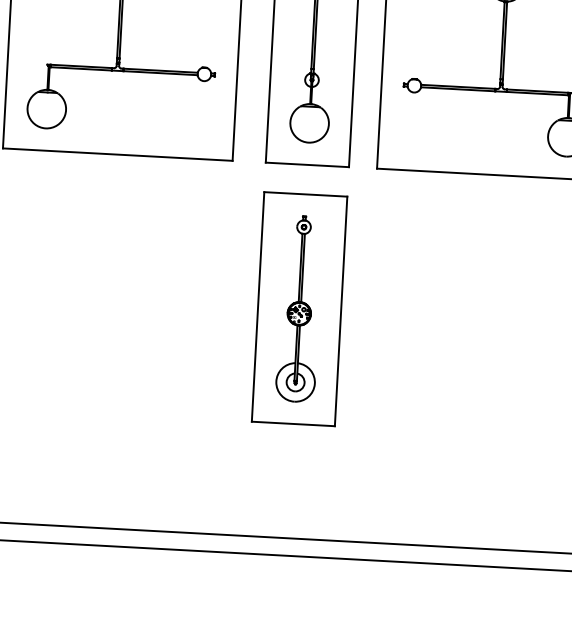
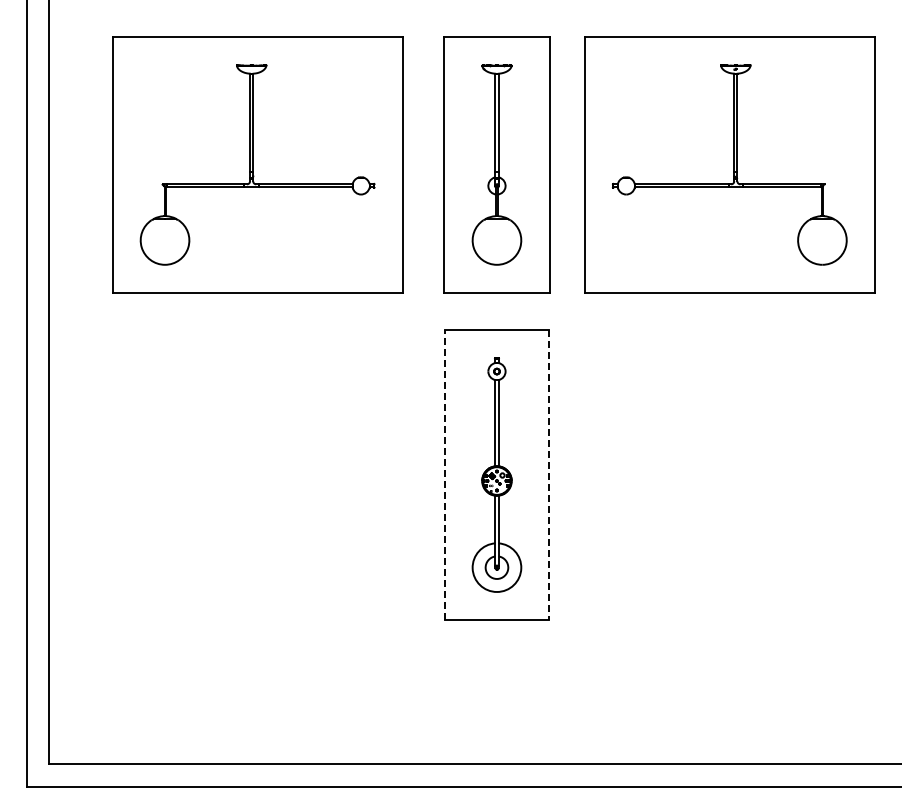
line: (258, 307) -> (444, 475), solid -> dashed
line: (341, 311) -> (549, 475), solid -> dashed

